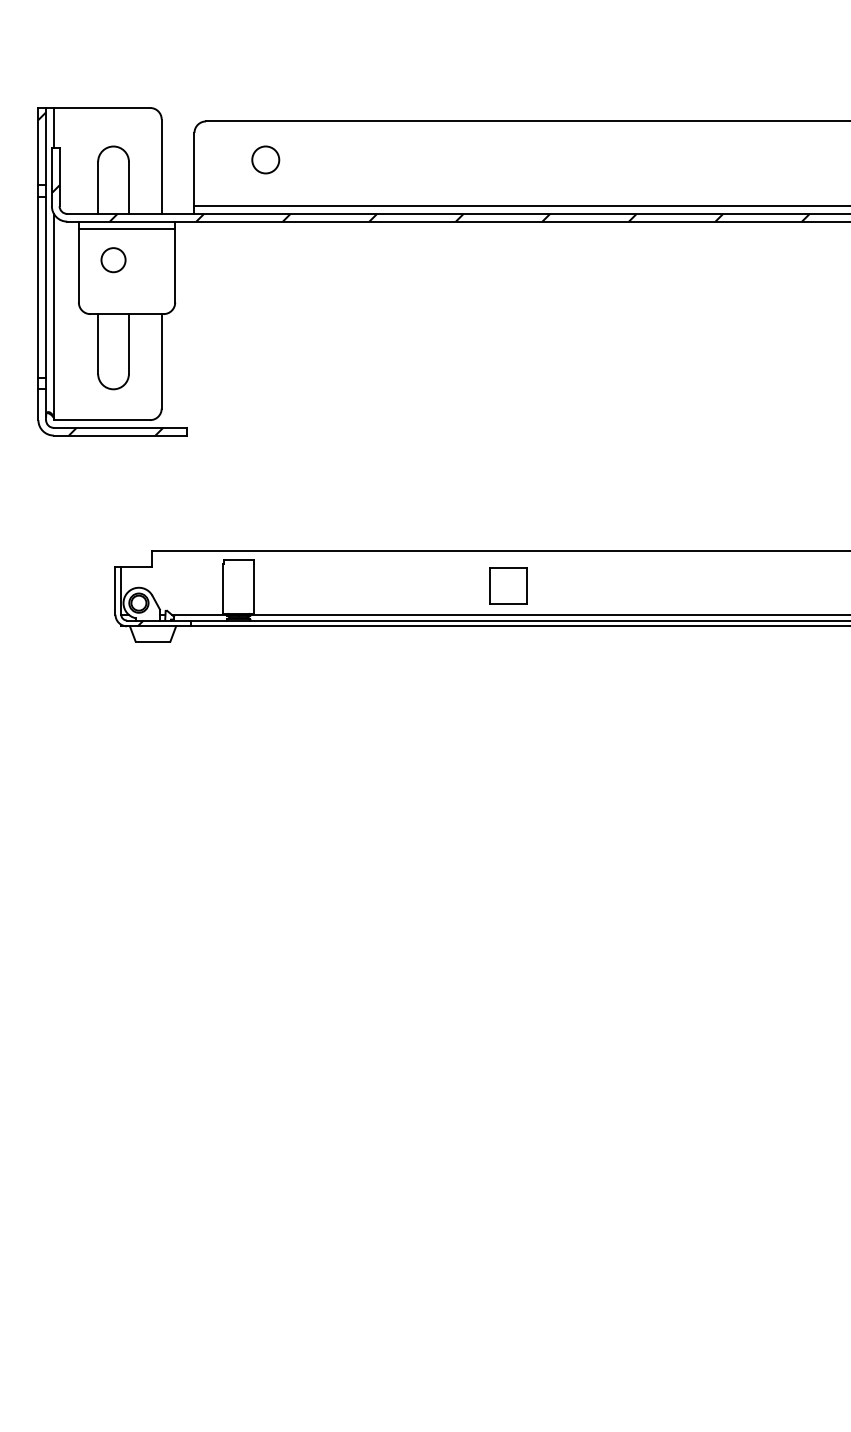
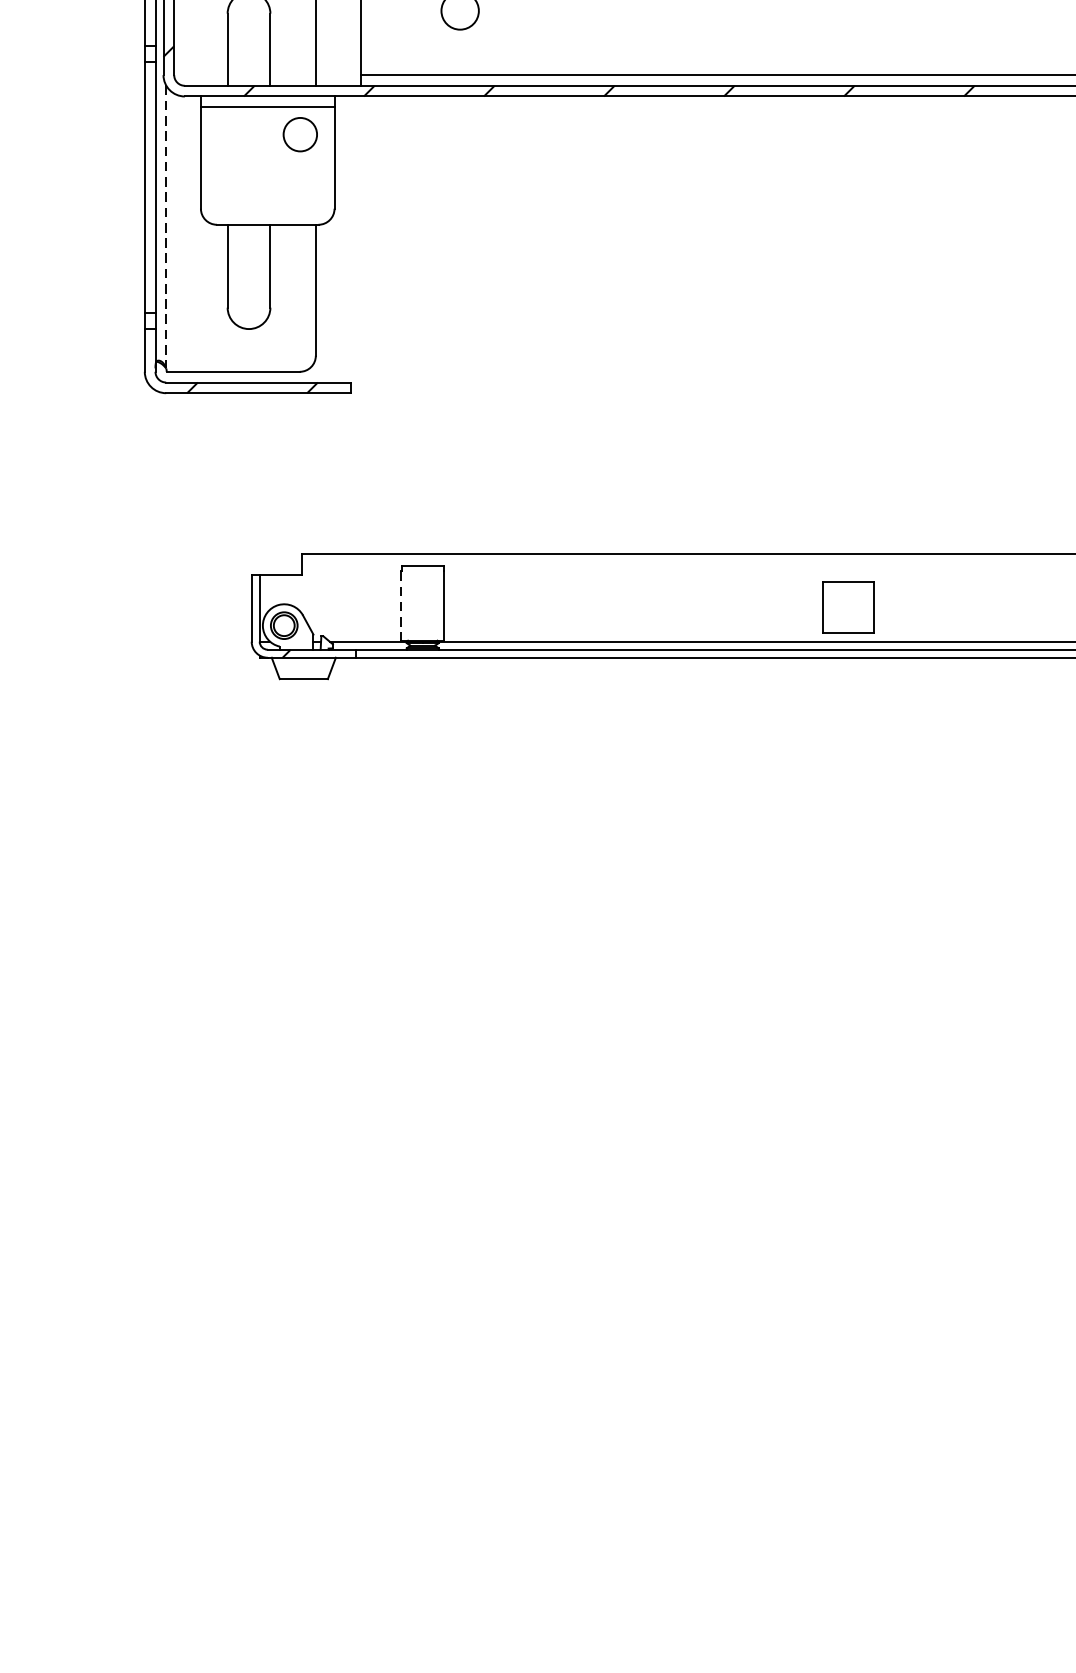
circle: (113, 260) -> (300, 135), moved
line: (53, 315) -> (165, 226), solid -> dashed
part: (508, 585) -> (848, 606), moved
line: (223, 589) -> (401, 606), solid -> dashed

